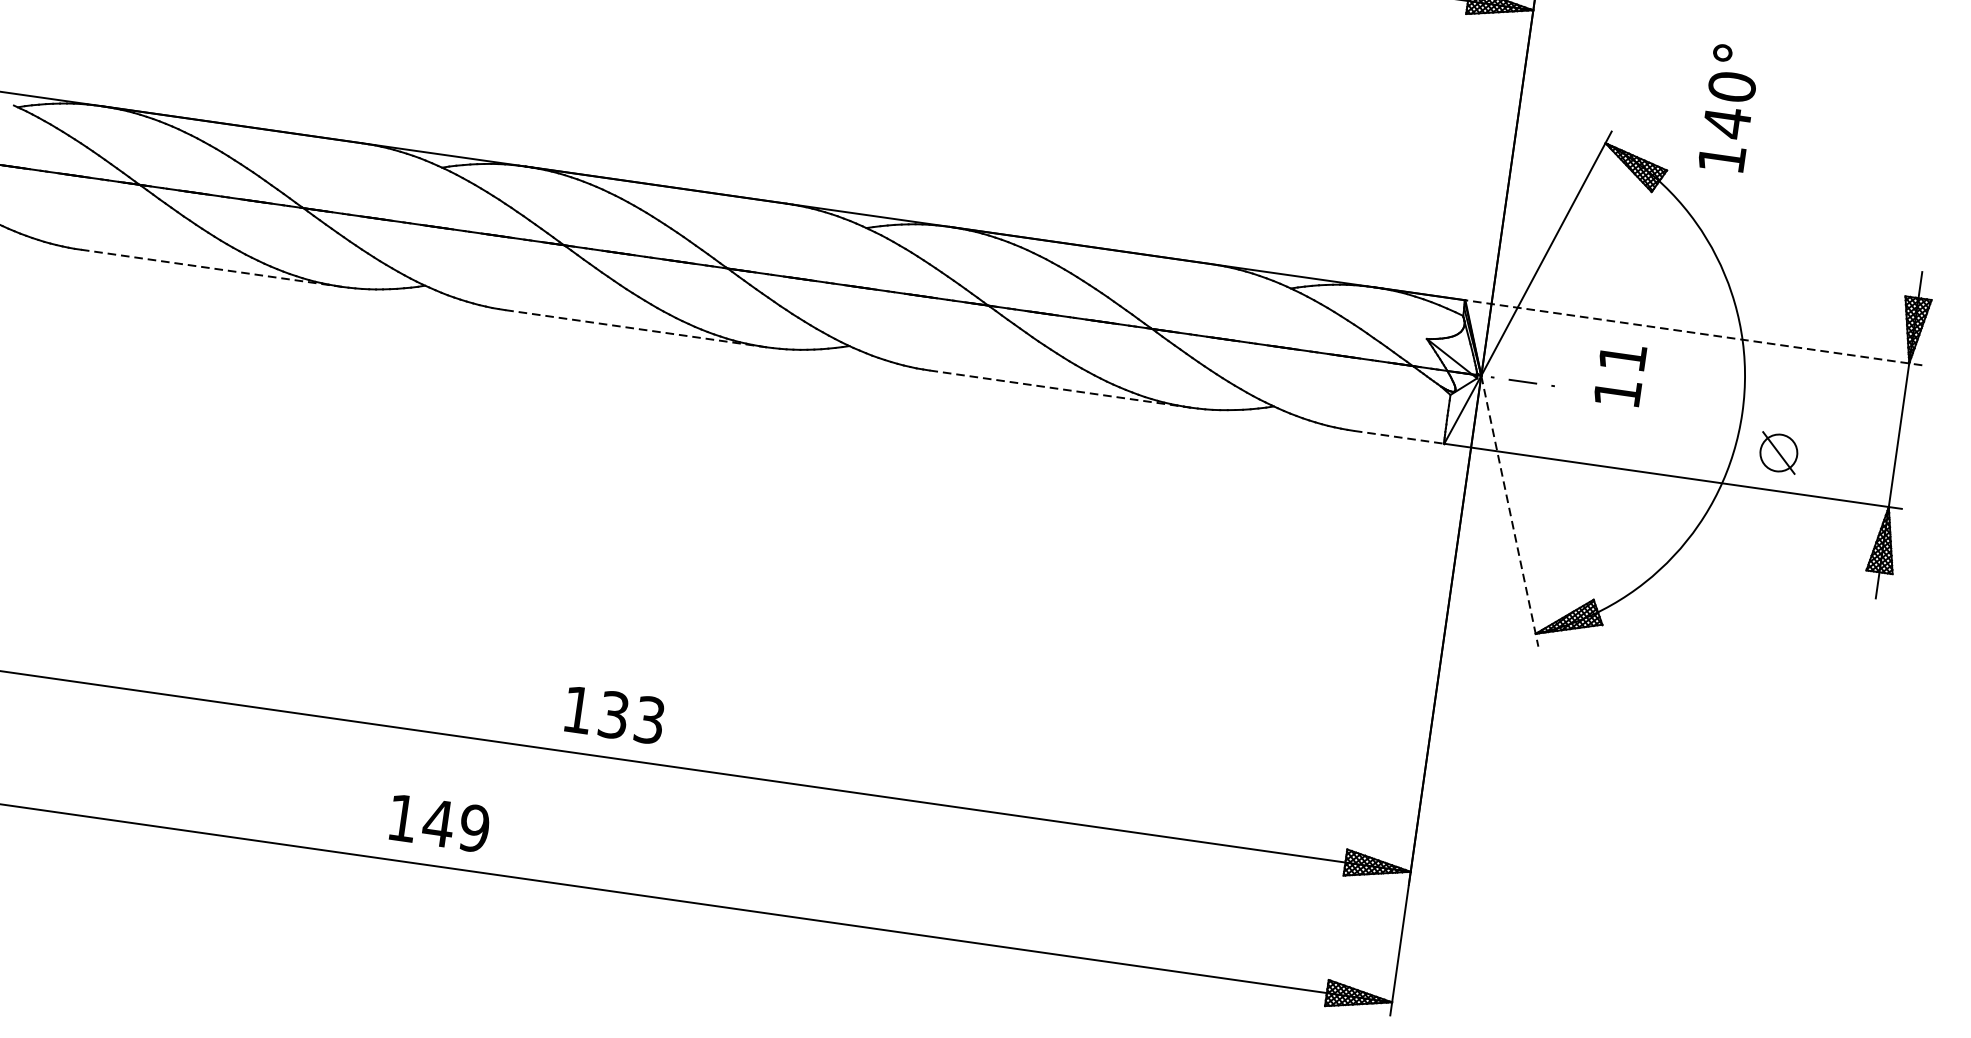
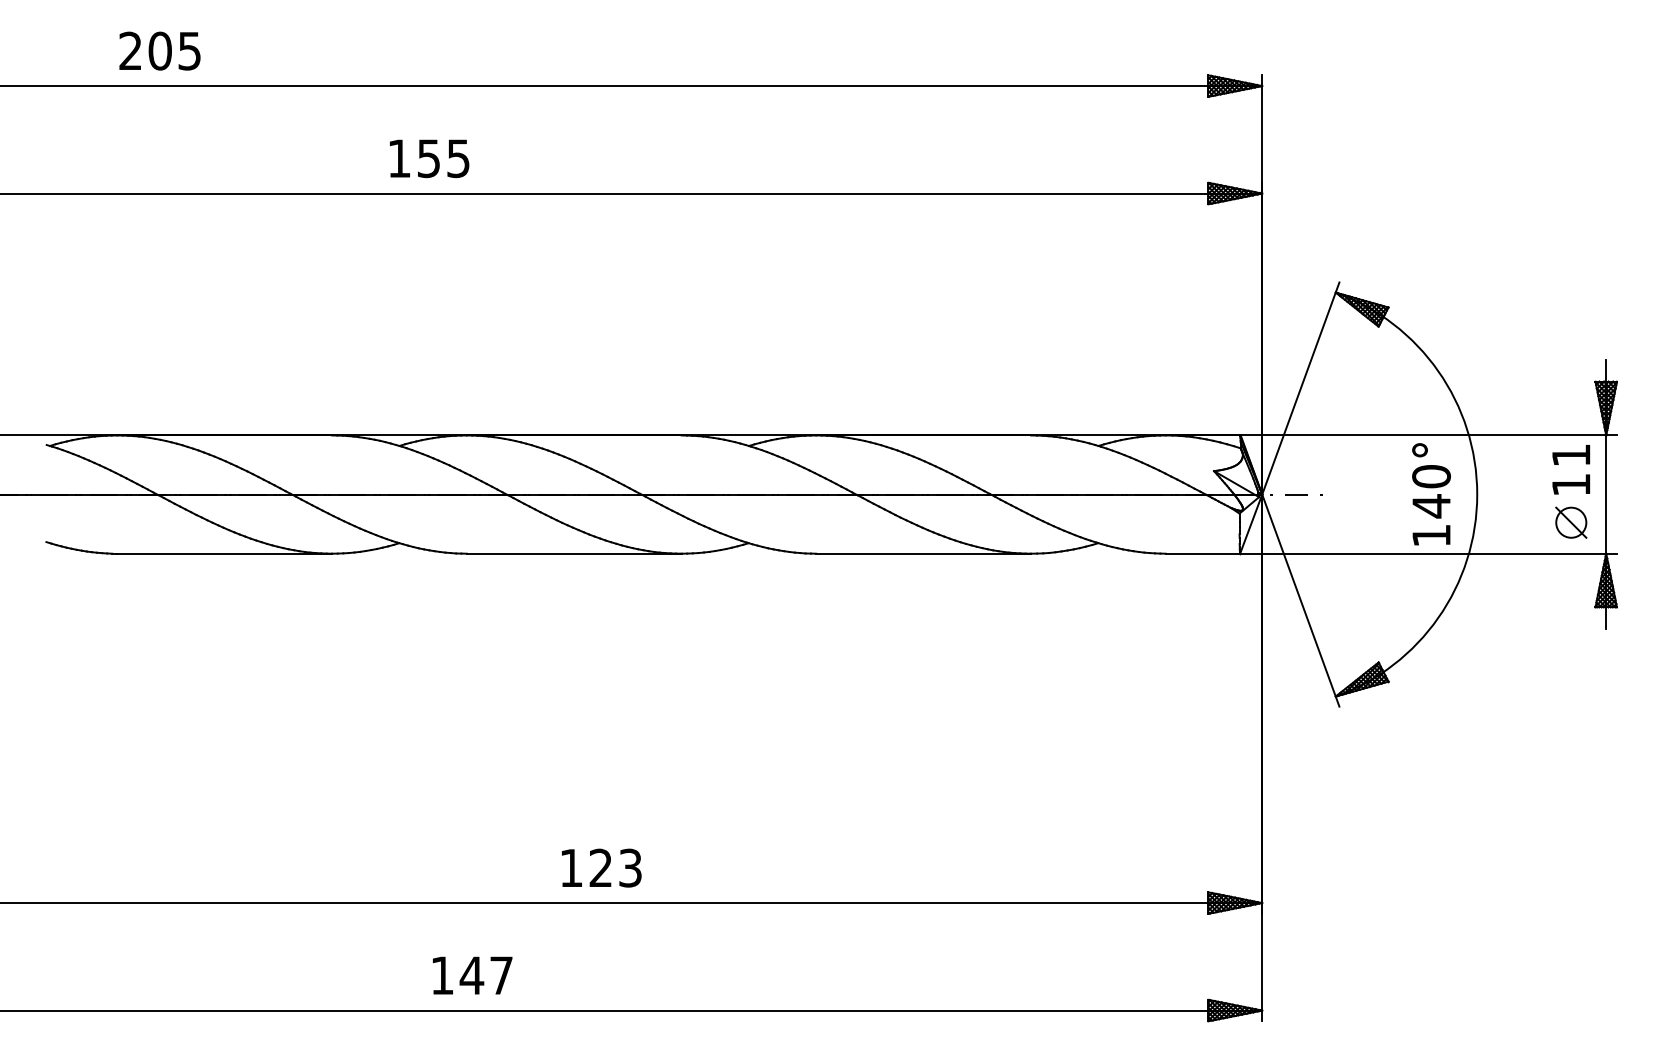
text: (1729, 108) -> (1431, 494), moved
line: (212, 268) -> (225, 553), dashed -> solid
line: (636, 328) -> (574, 553), dashed -> solid
line: (1693, 332) -> (1428, 435), dashed -> solid
text: (1620, 374) -> (1571, 469), moved
line: (1061, 388) -> (924, 553), dashed -> solid
line: (1399, 437) -> (1203, 553), dashed -> solid
part: (1779, 452) -> (1571, 522), moved
line: (1509, 511) -> (1300, 600), dashed -> solid
text: (613, 714) -> (600, 867), 133 -> 123
text: (474, 828) -> (501, 975), 149 -> 147

